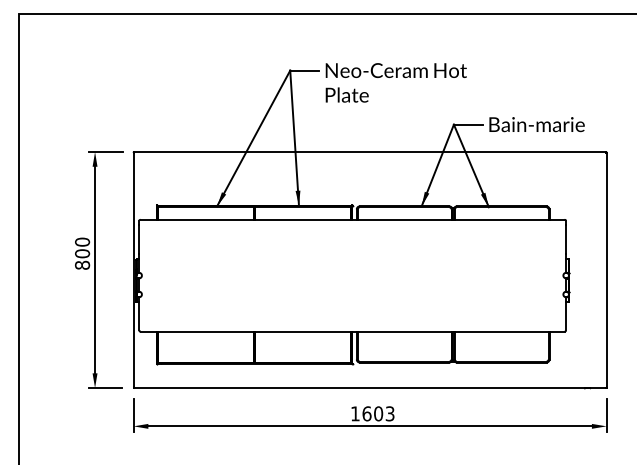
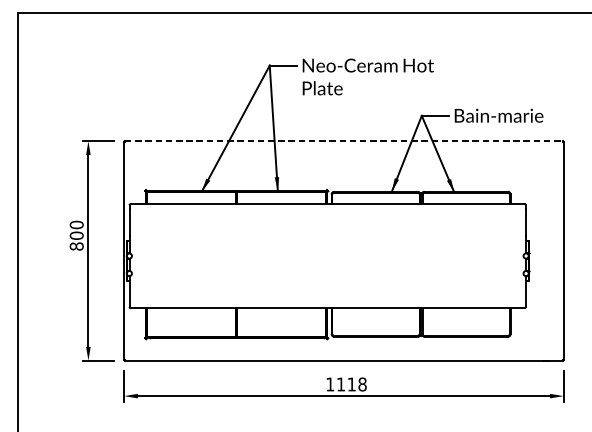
line: (370, 152) -> (344, 141), solid -> dashed
text: (378, 413) -> (351, 384), 1603 -> 1118

